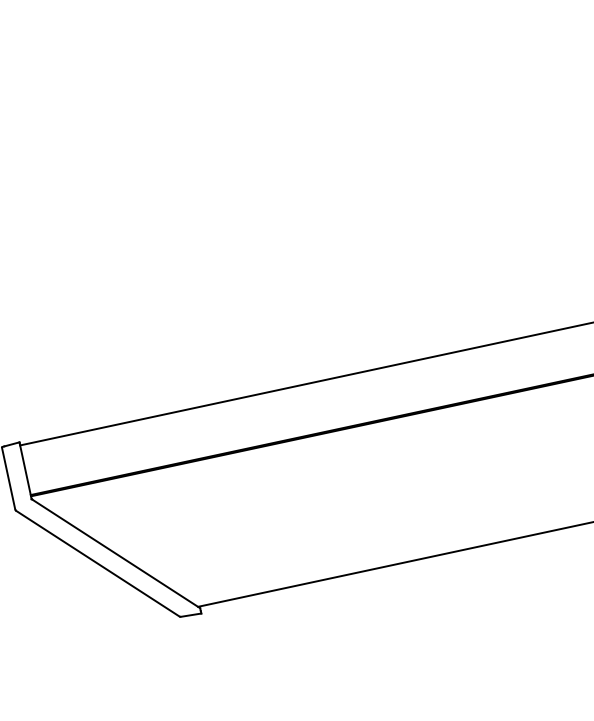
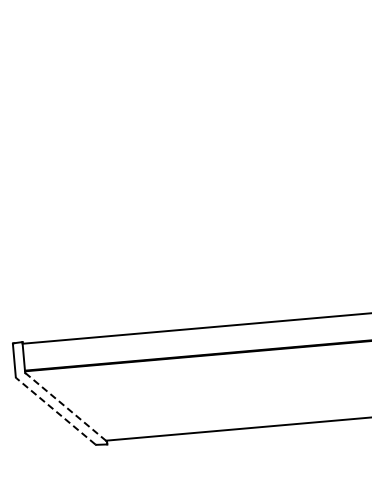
line: (116, 554) -> (66, 407), solid -> dashed
line: (97, 564) -> (55, 411), solid -> dashed

